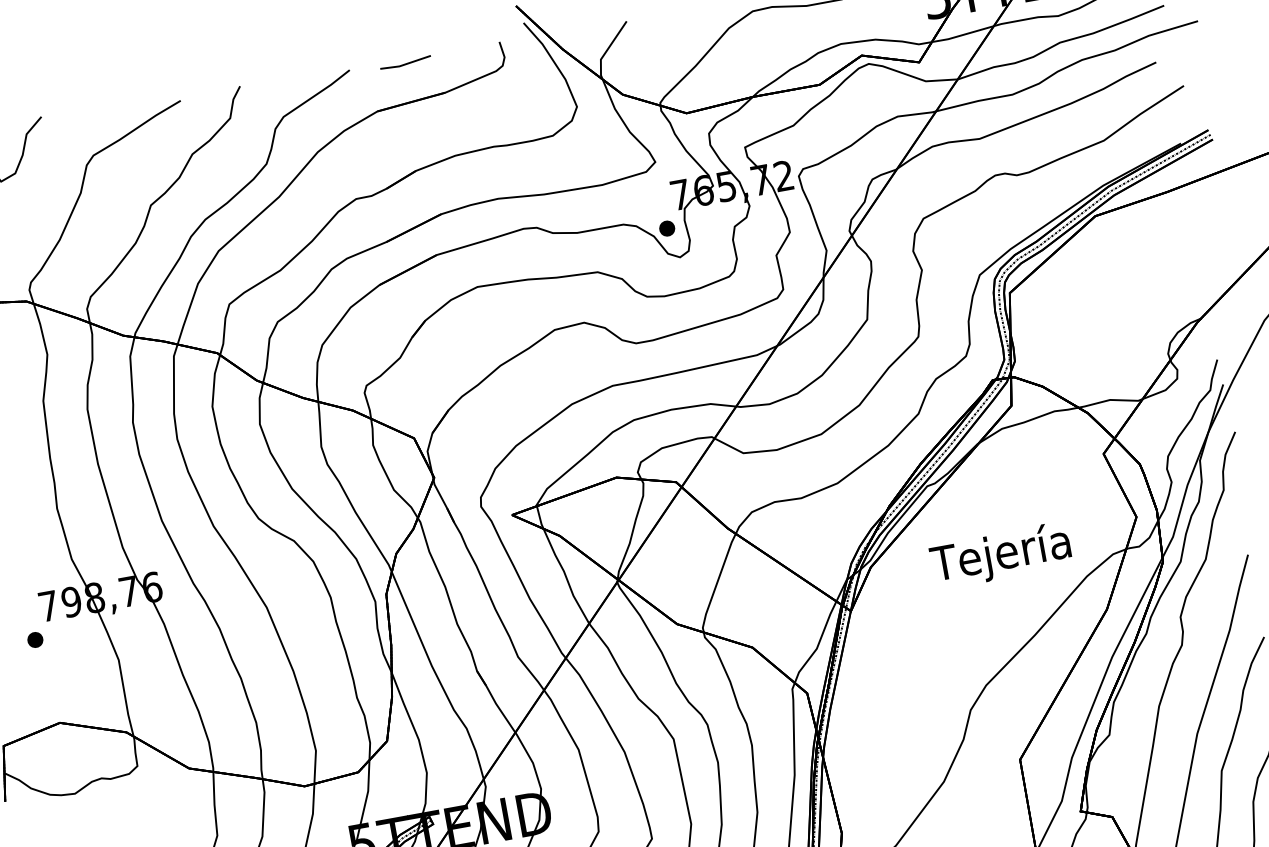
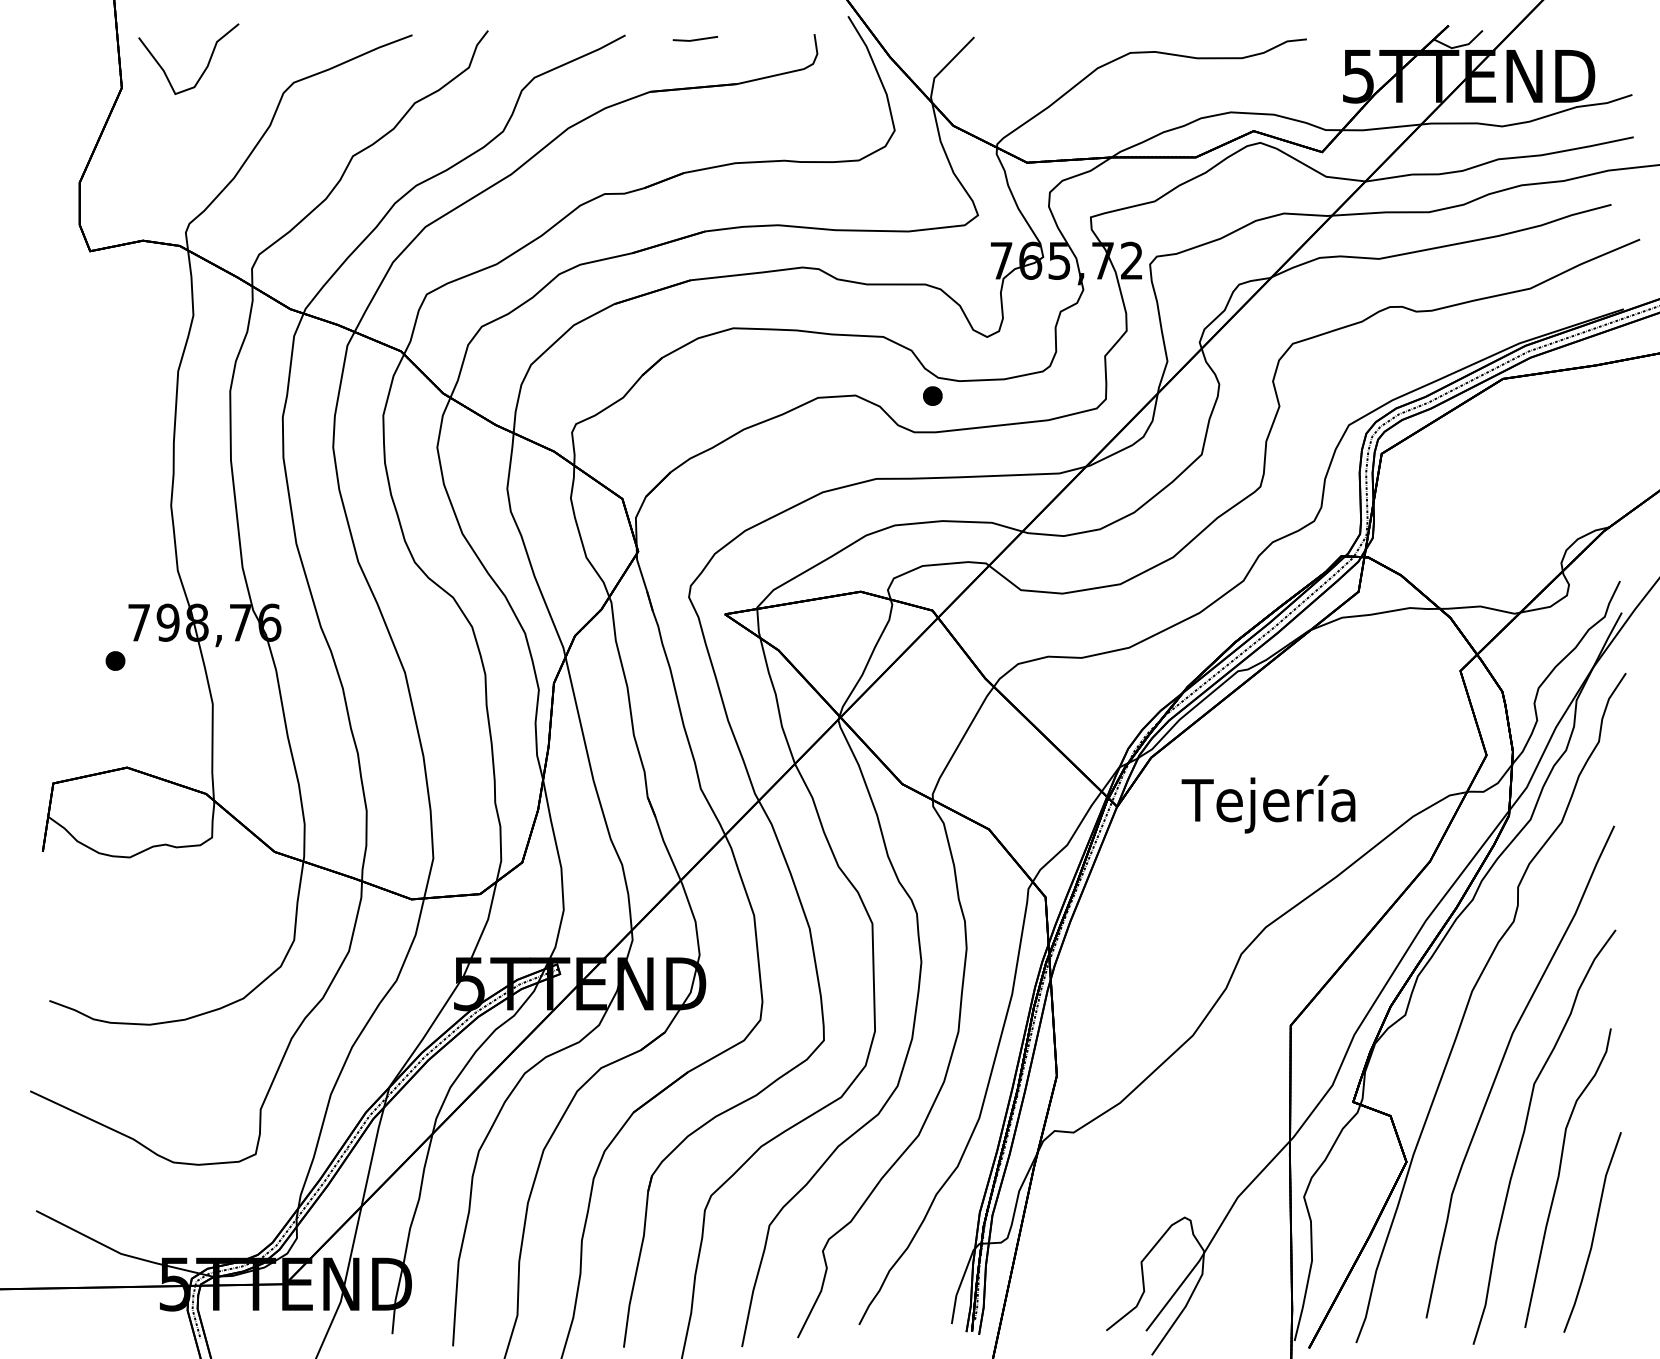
part: (405, 62) -> (695, 38), size x0.7
part: (666, 228) -> (932, 395), moved
text: (1000, 555) -> (1268, 804), moved

